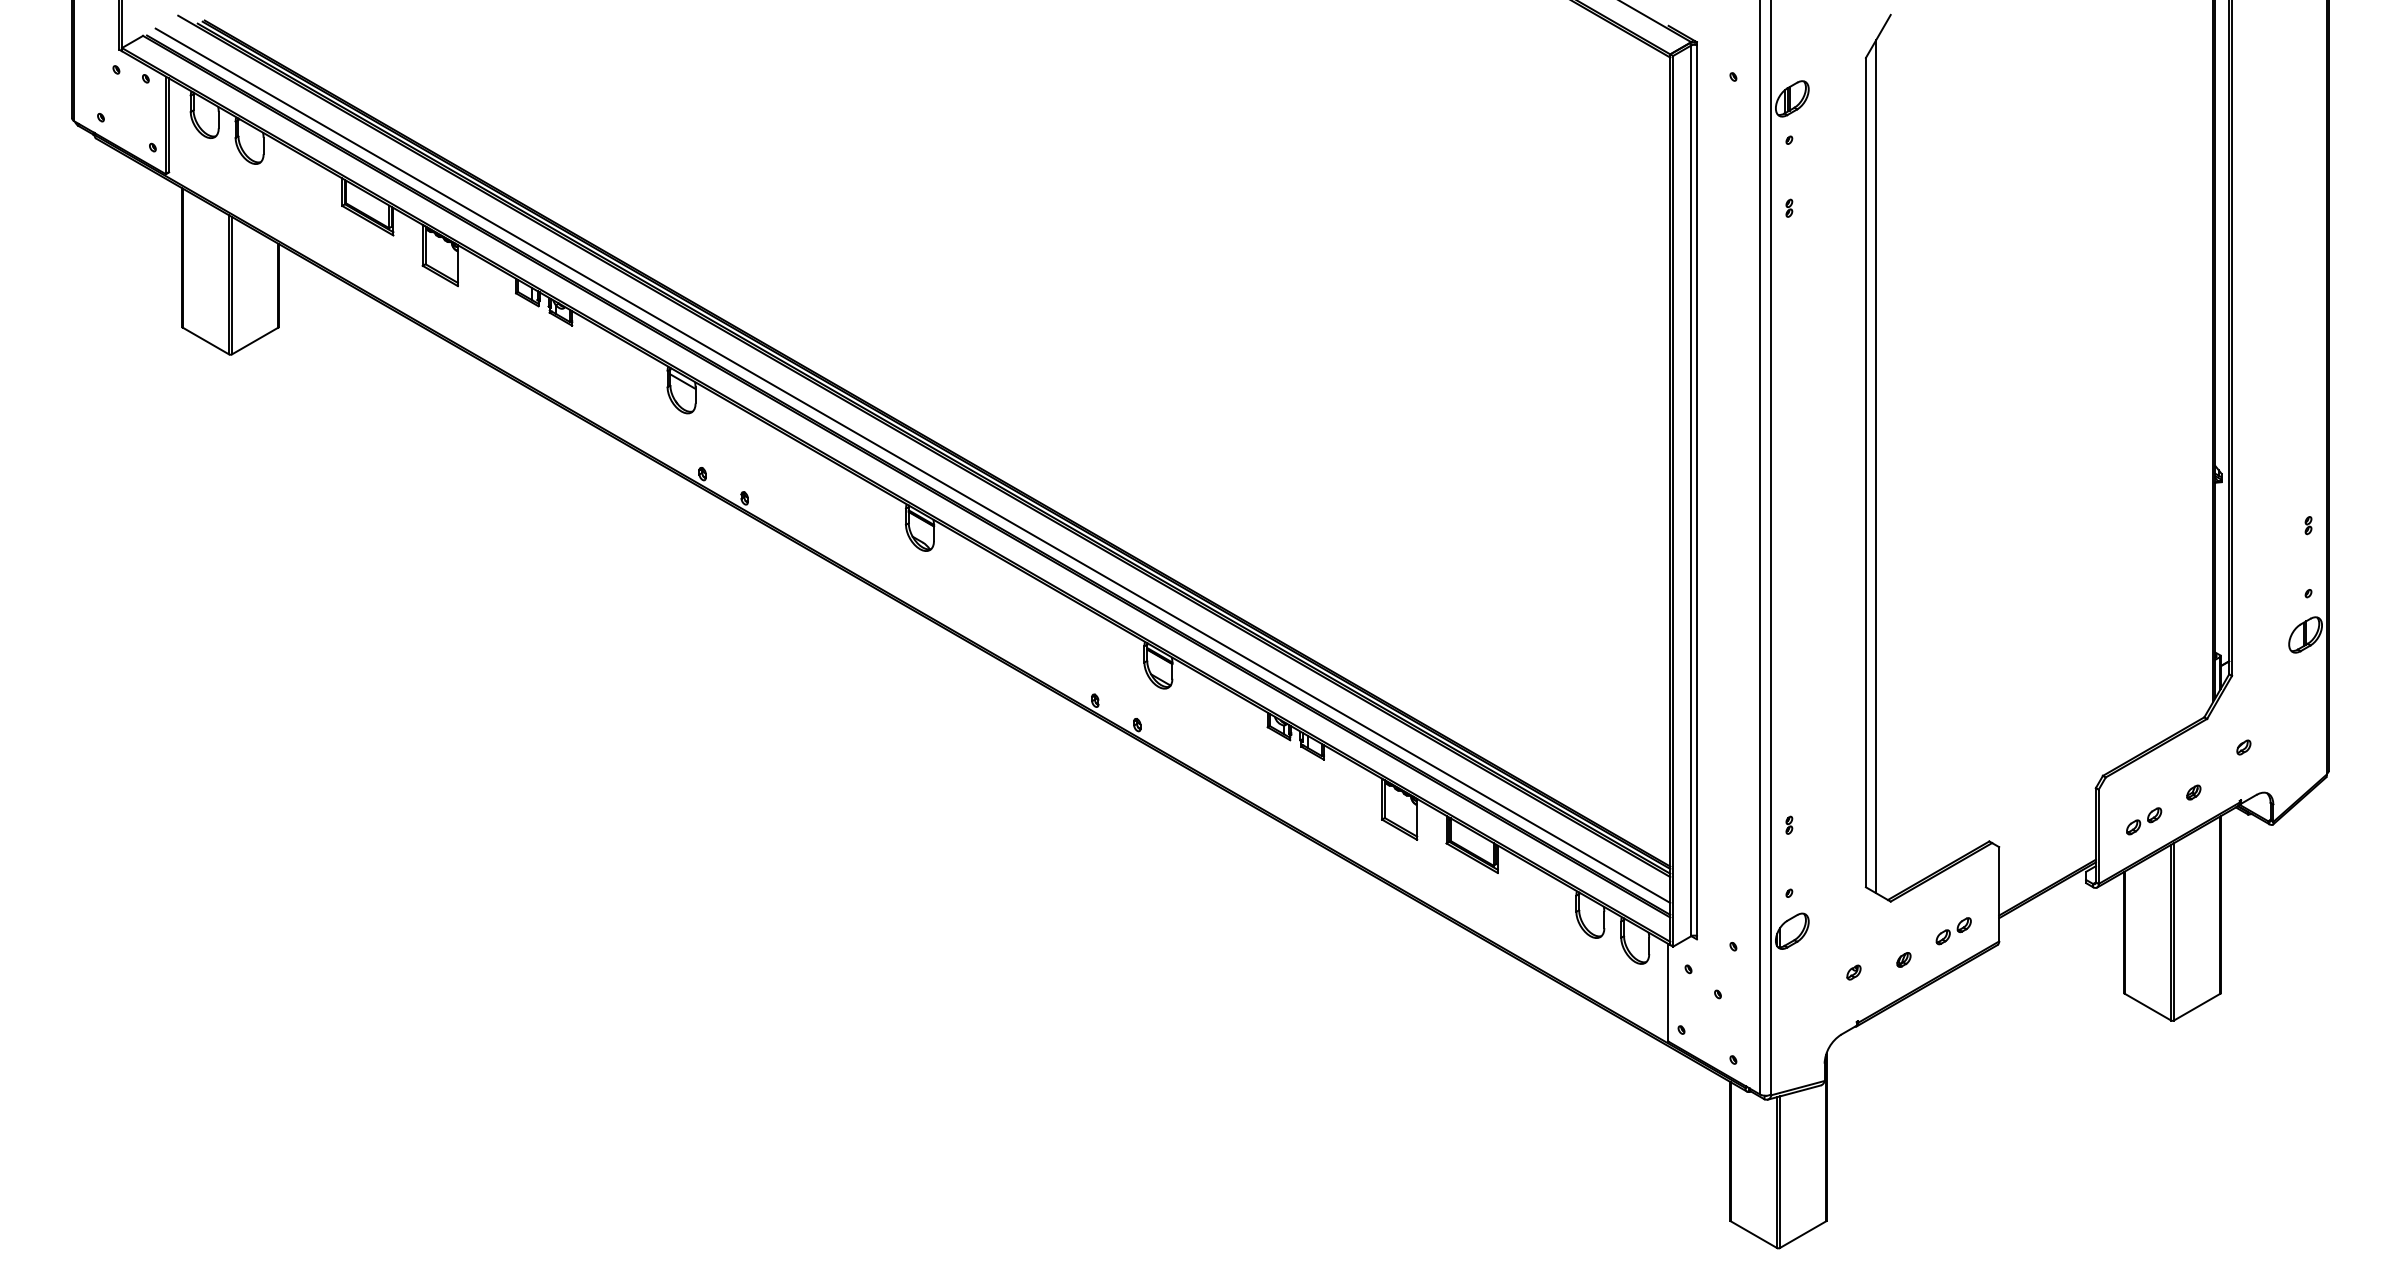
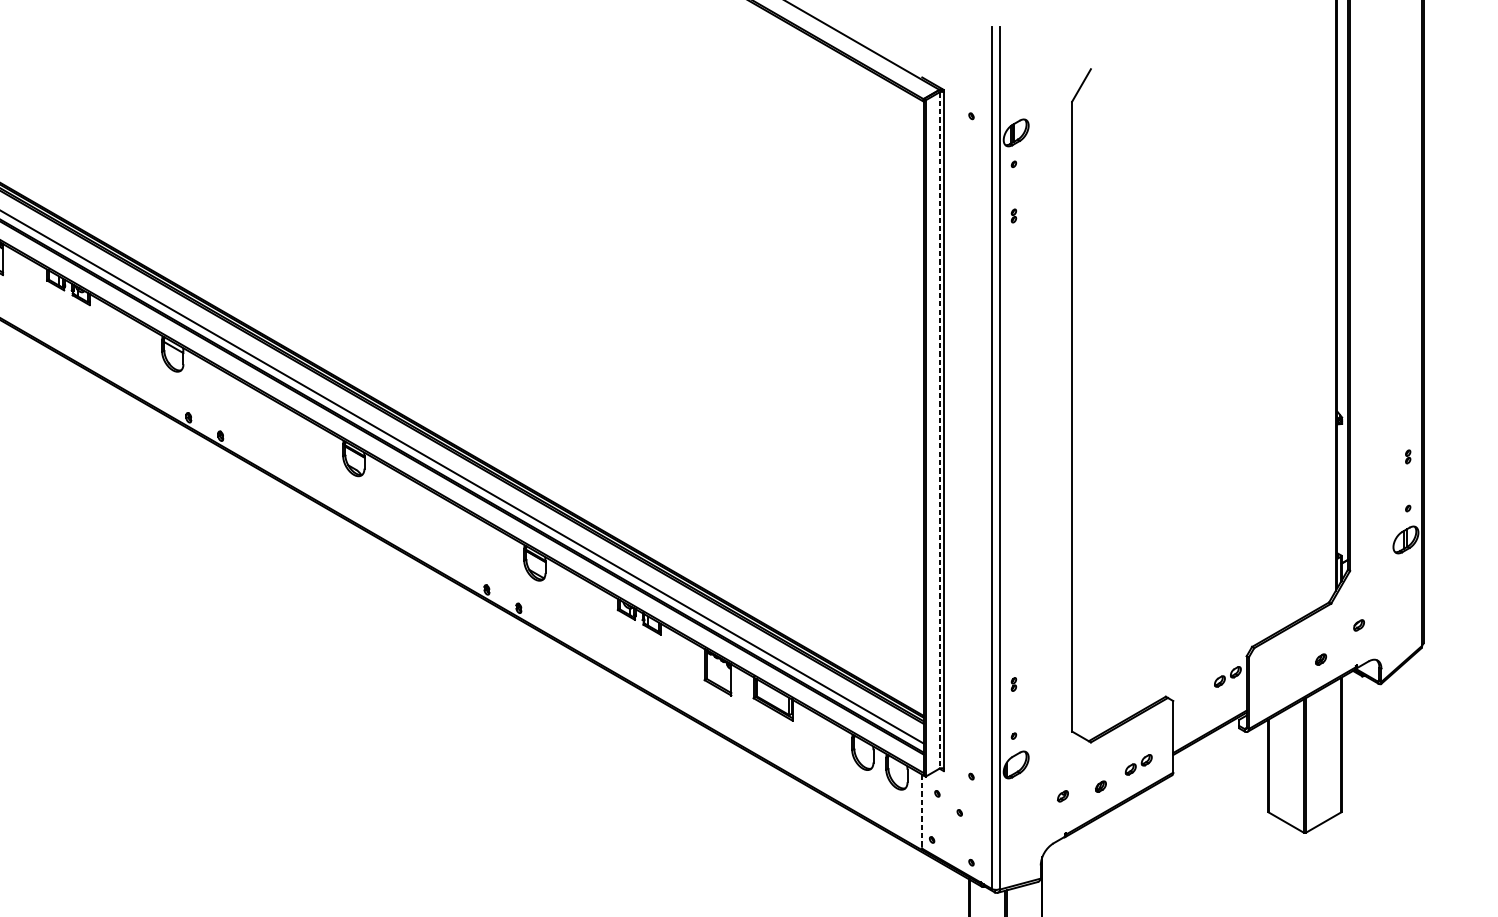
line: (1876, 466) -> (1080, 412), removed
line: (1691, 491) -> (939, 431), solid -> dashed
part: (2144, 821) -> (1228, 677), moved
line: (1668, 992) -> (922, 811), solid -> dashed

